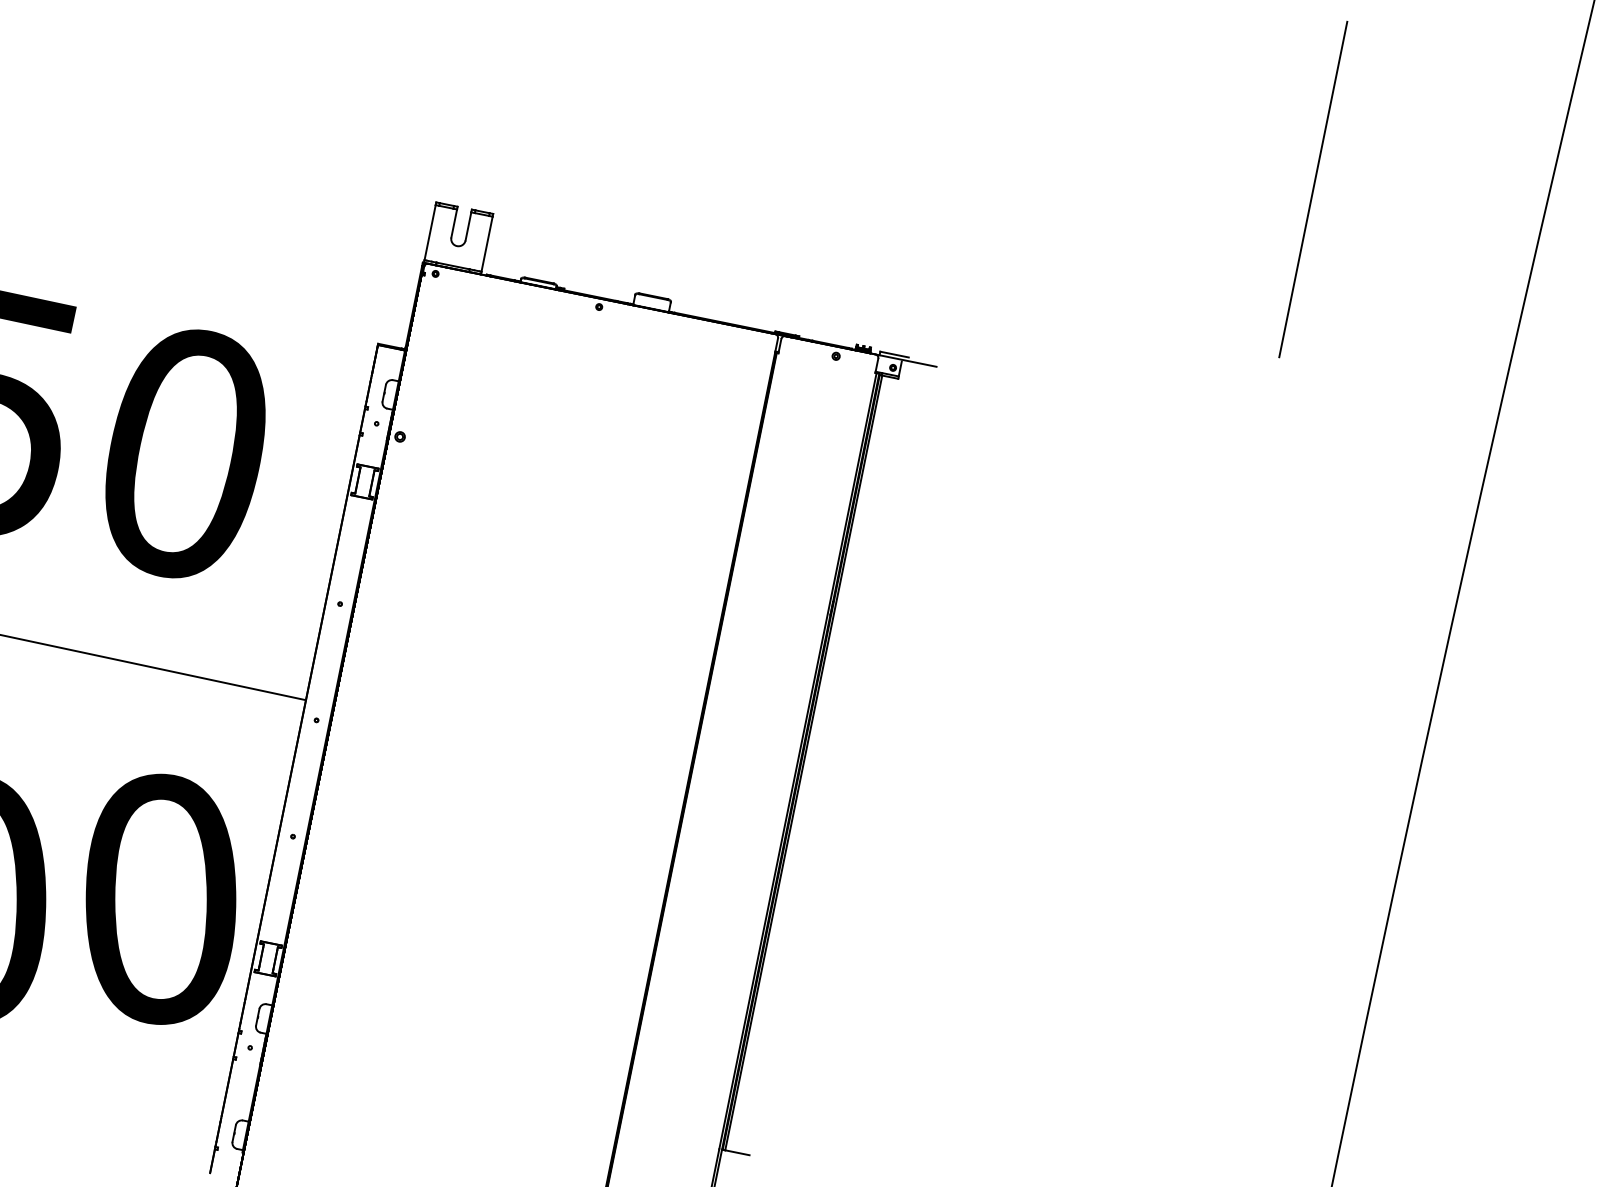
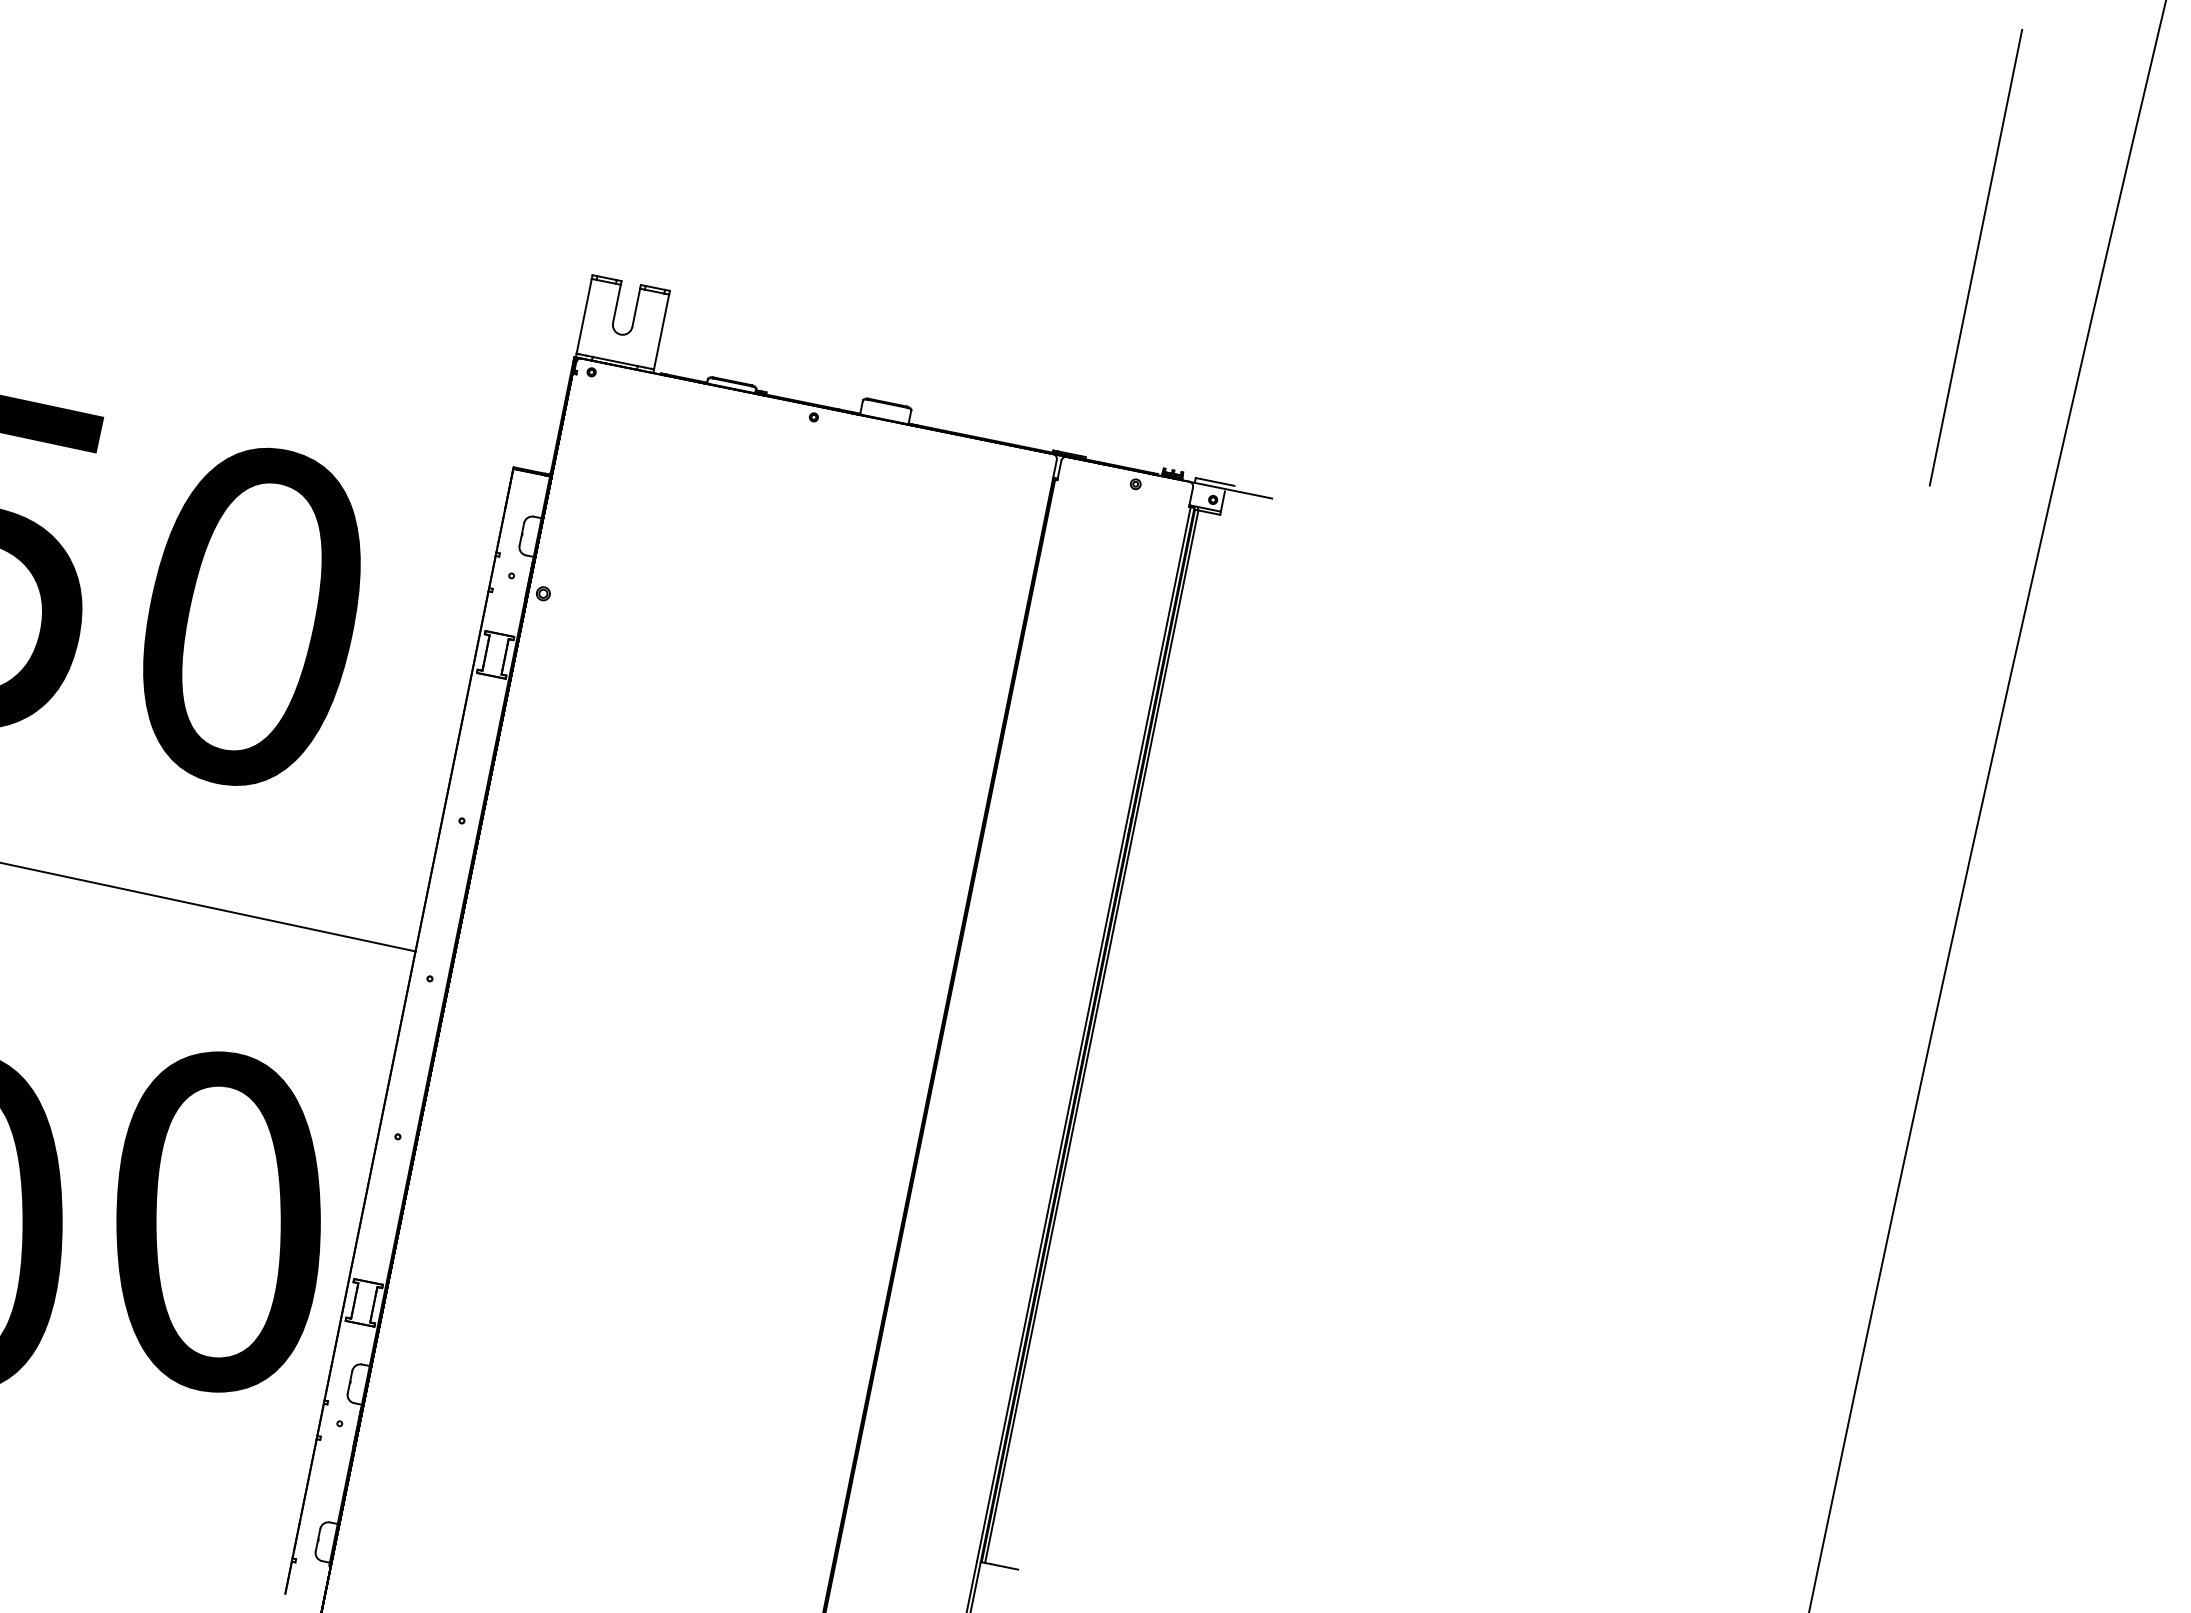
line: (1312, 189) -> (1975, 257), moved

